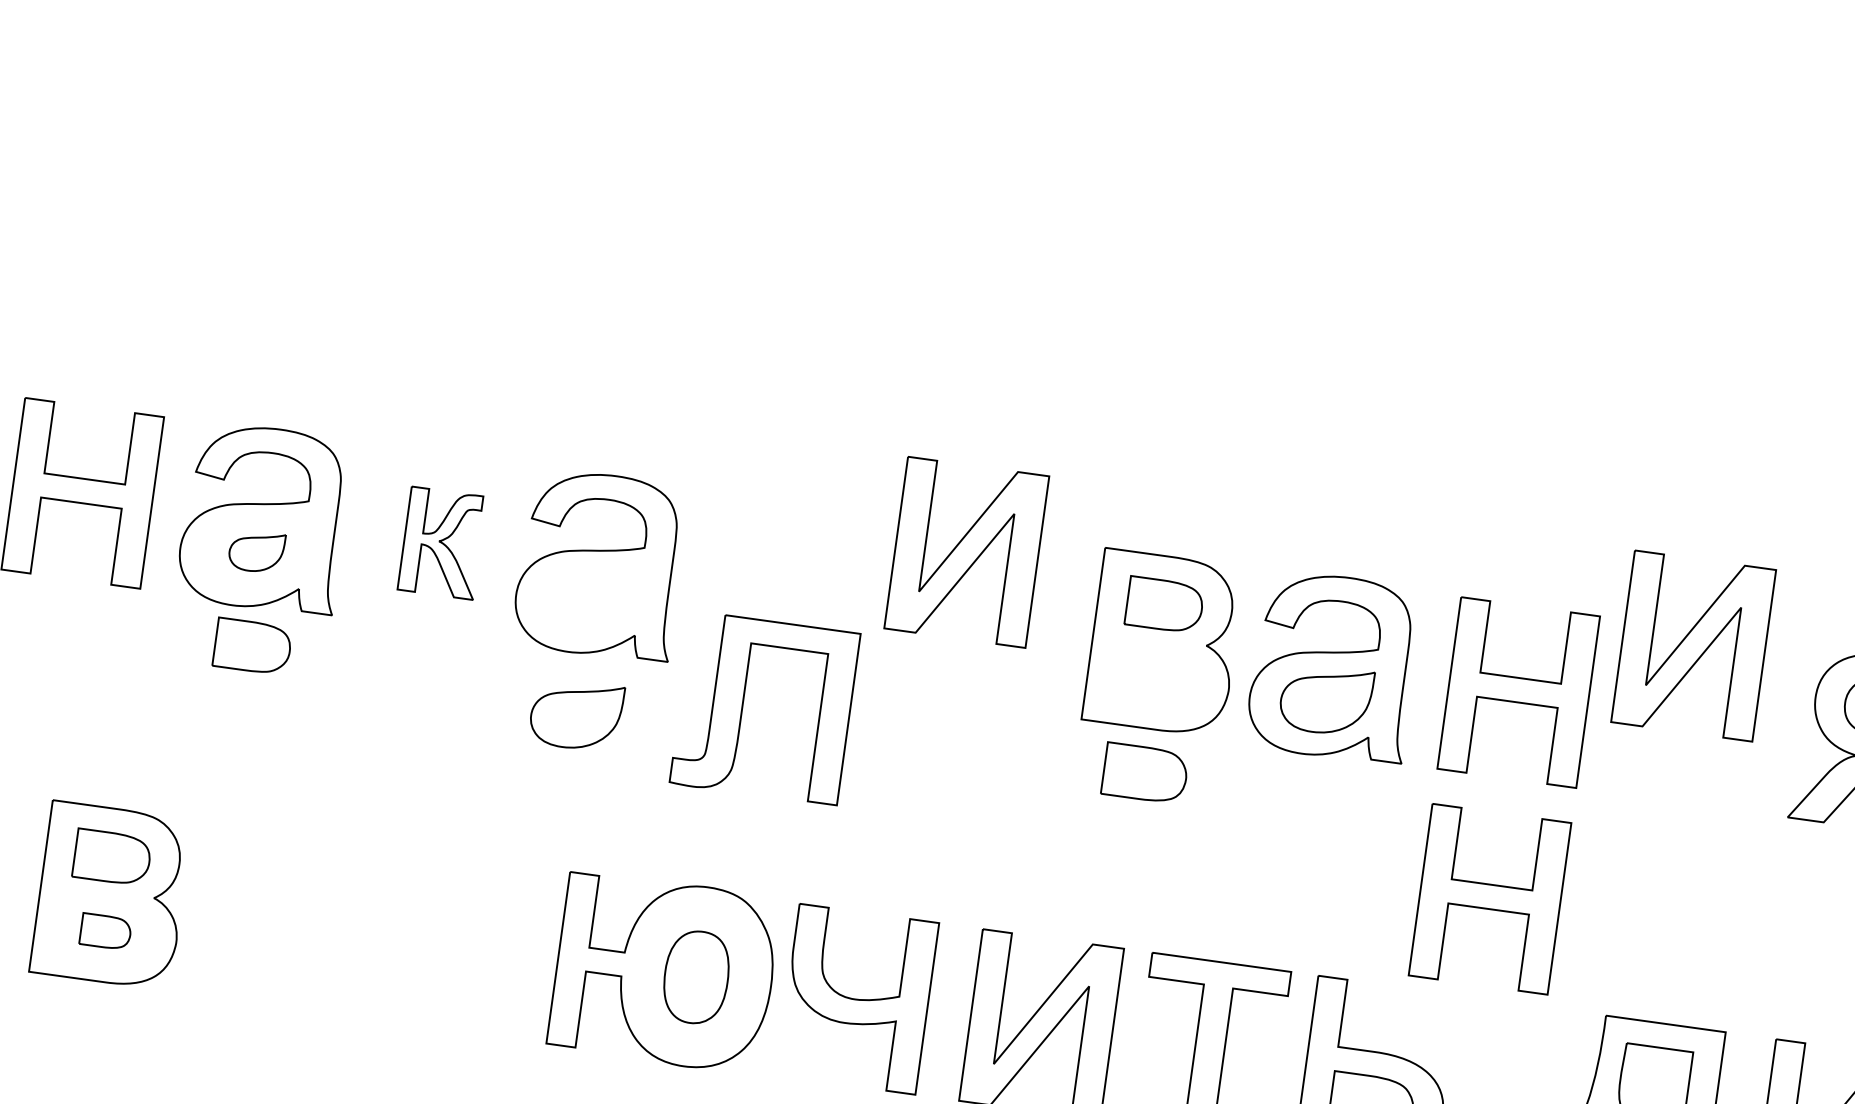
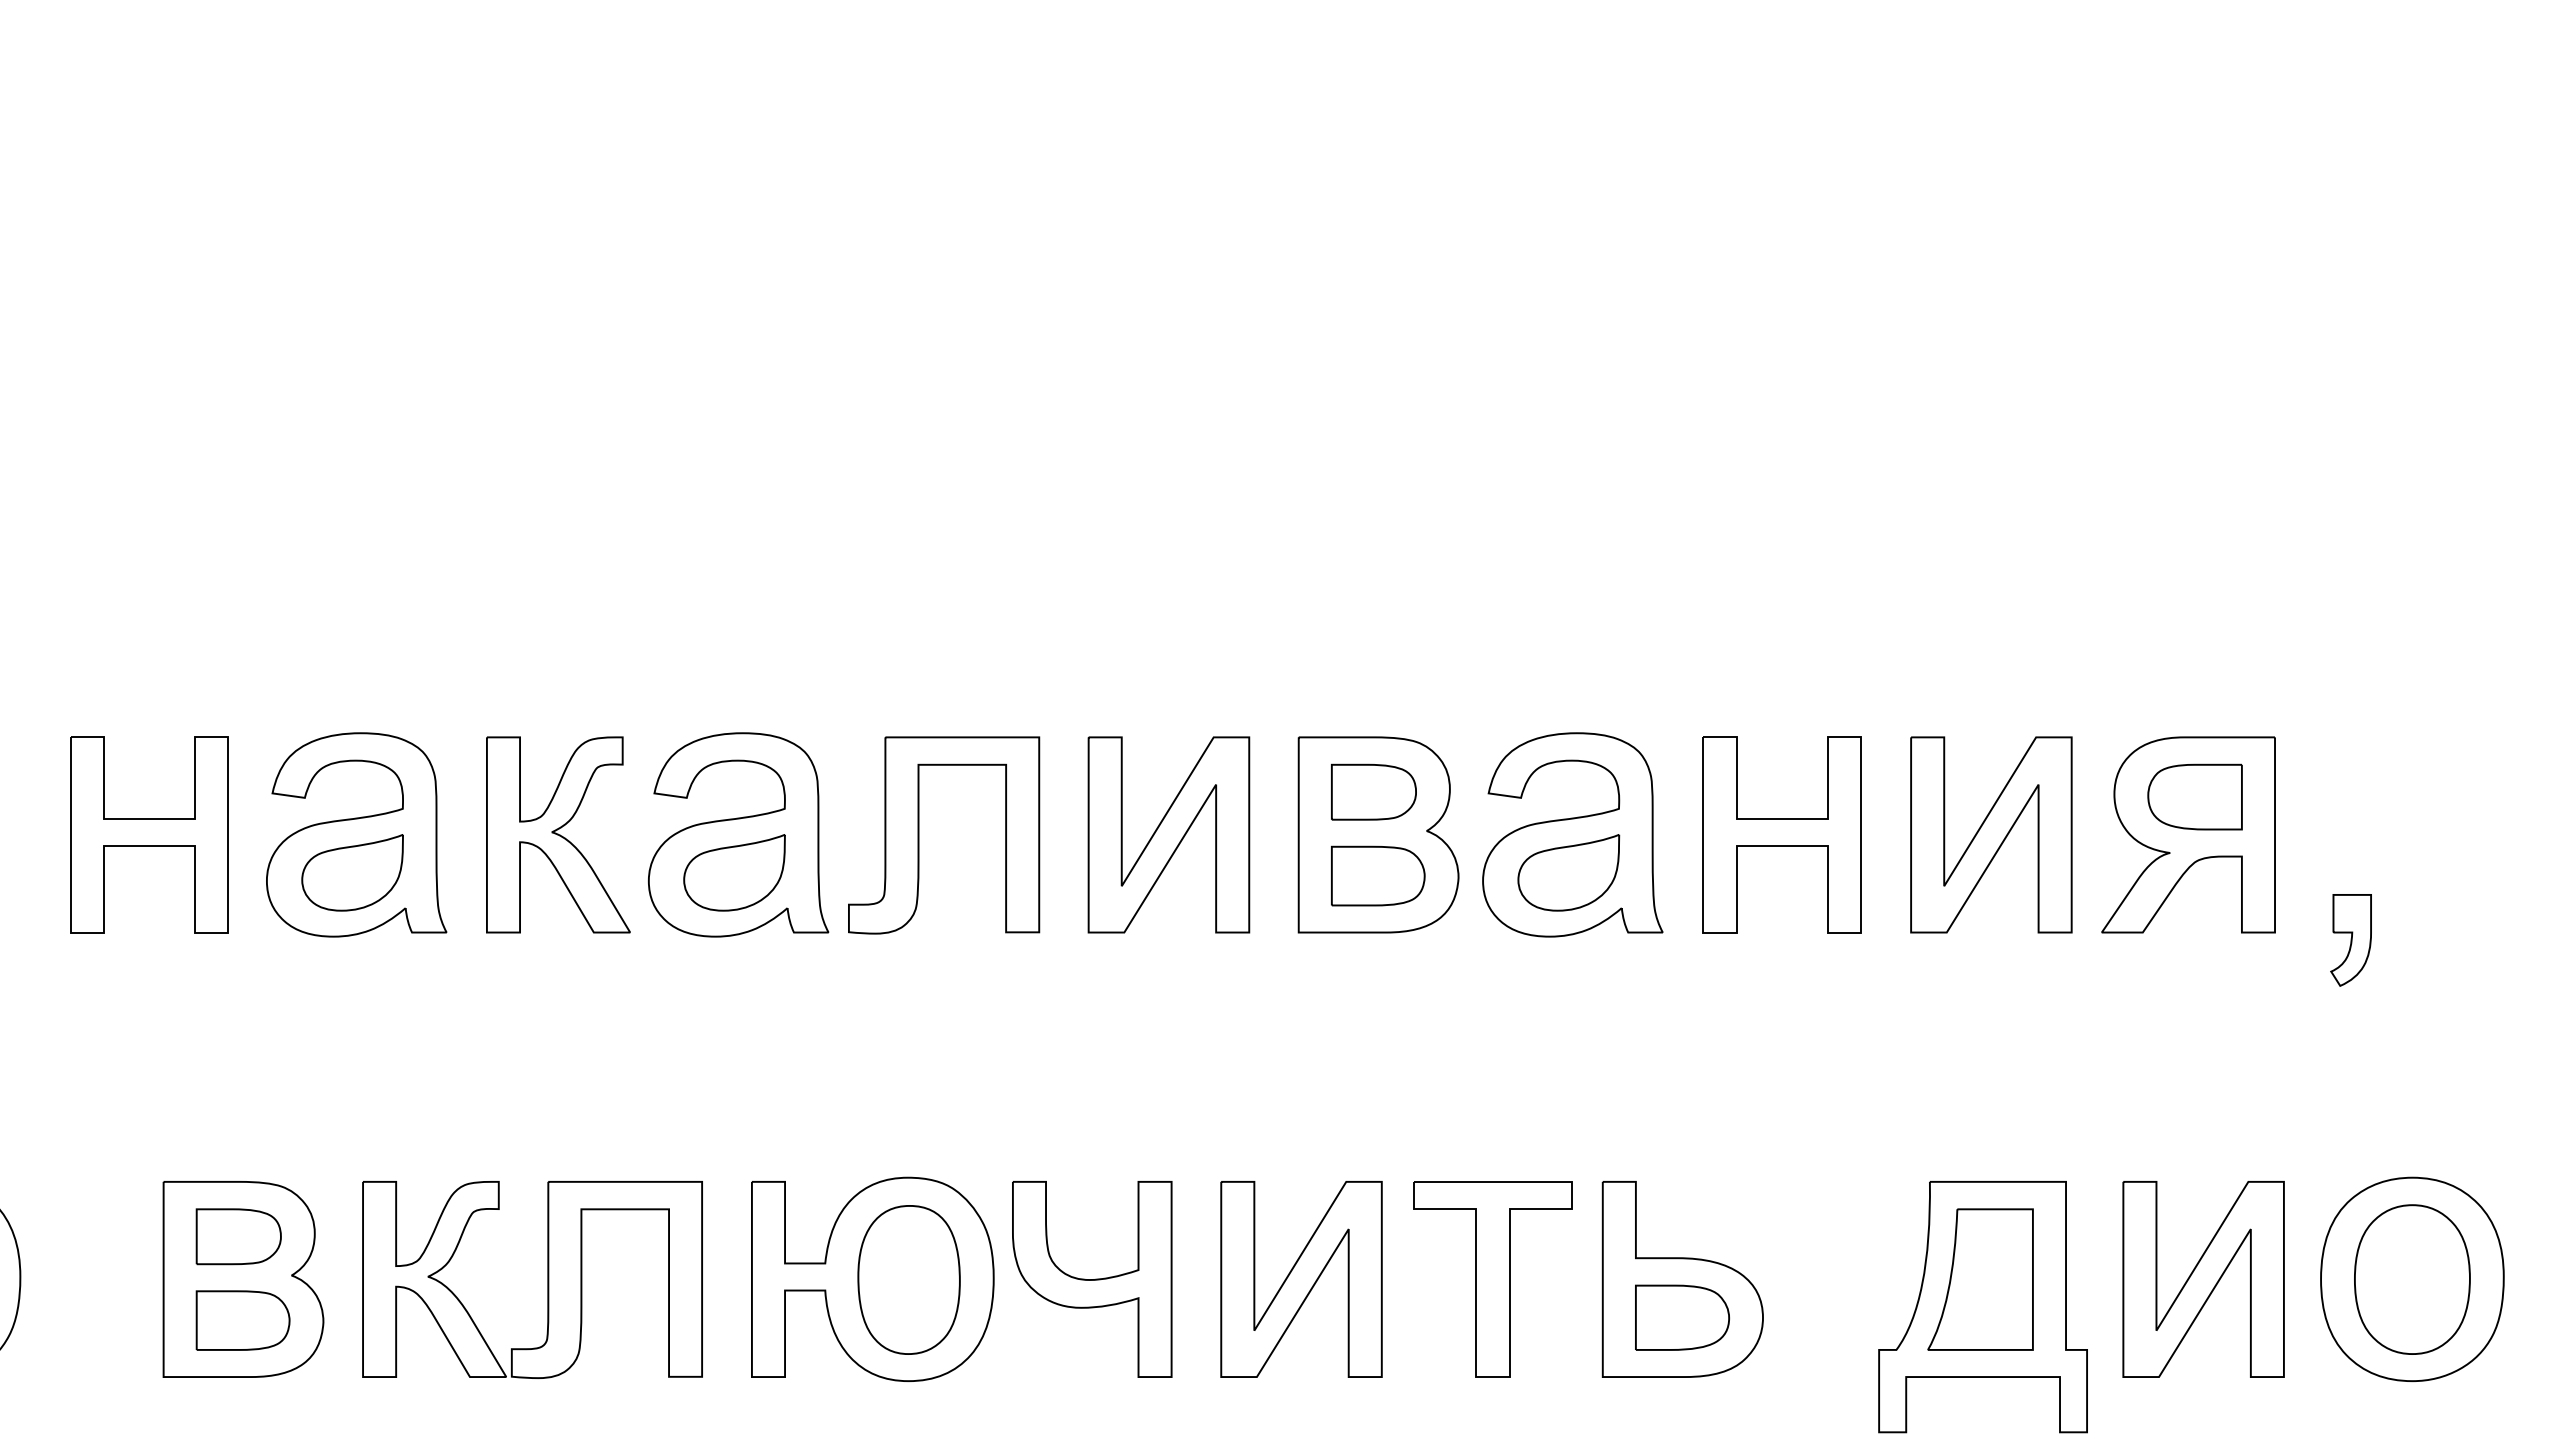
part: (442, 542) -> (558, 834), size x1.67
part: (256, 551) -> (352, 872), size x1.67
part: (966, 551) -> (1168, 834), moved
part: (1693, 645) -> (1991, 834), moved
part: (252, 646) -> (362, 979), removed
part: (743, 705) -> (919, 835), moved
part: (576, 714) -> (734, 872), moved
part: (1145, 773) -> (1378, 875), moved
part: (1489, 898) -> (1781, 1069), removed
part: (105, 931) -> (242, 1320), size x1.67
part: (378, 932) -> (547, 1279), added
part: (695, 976) -> (908, 1279), size x1.43

